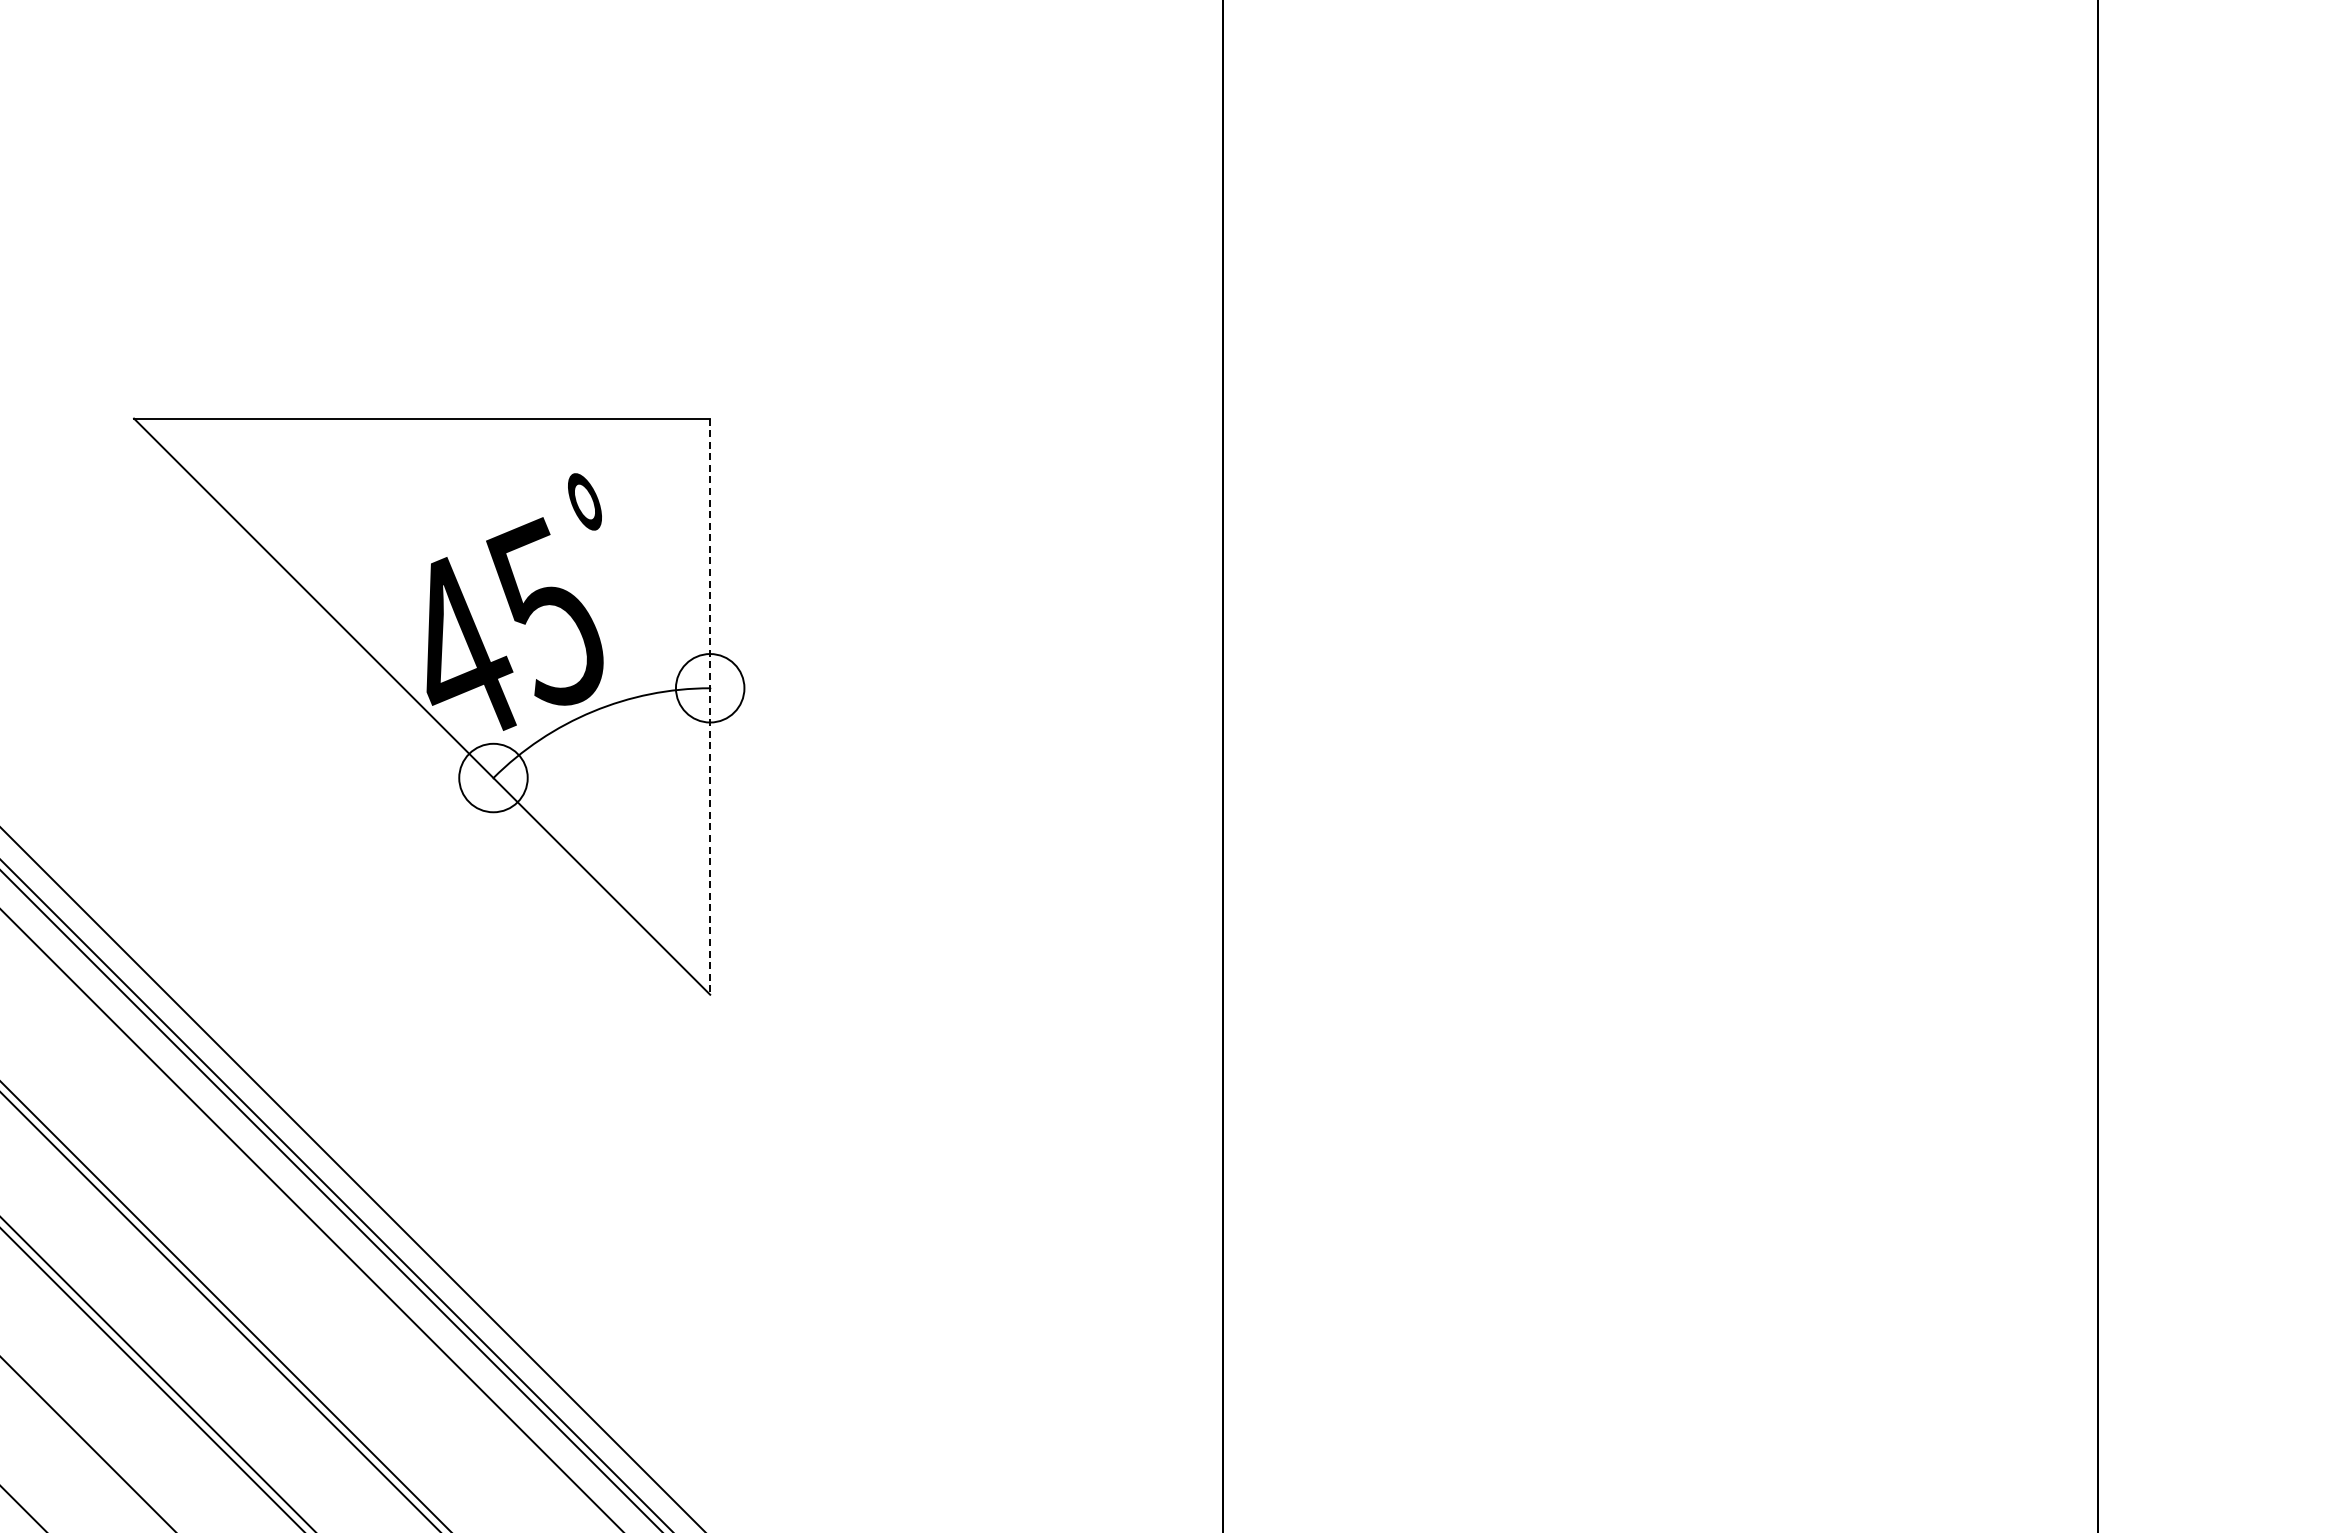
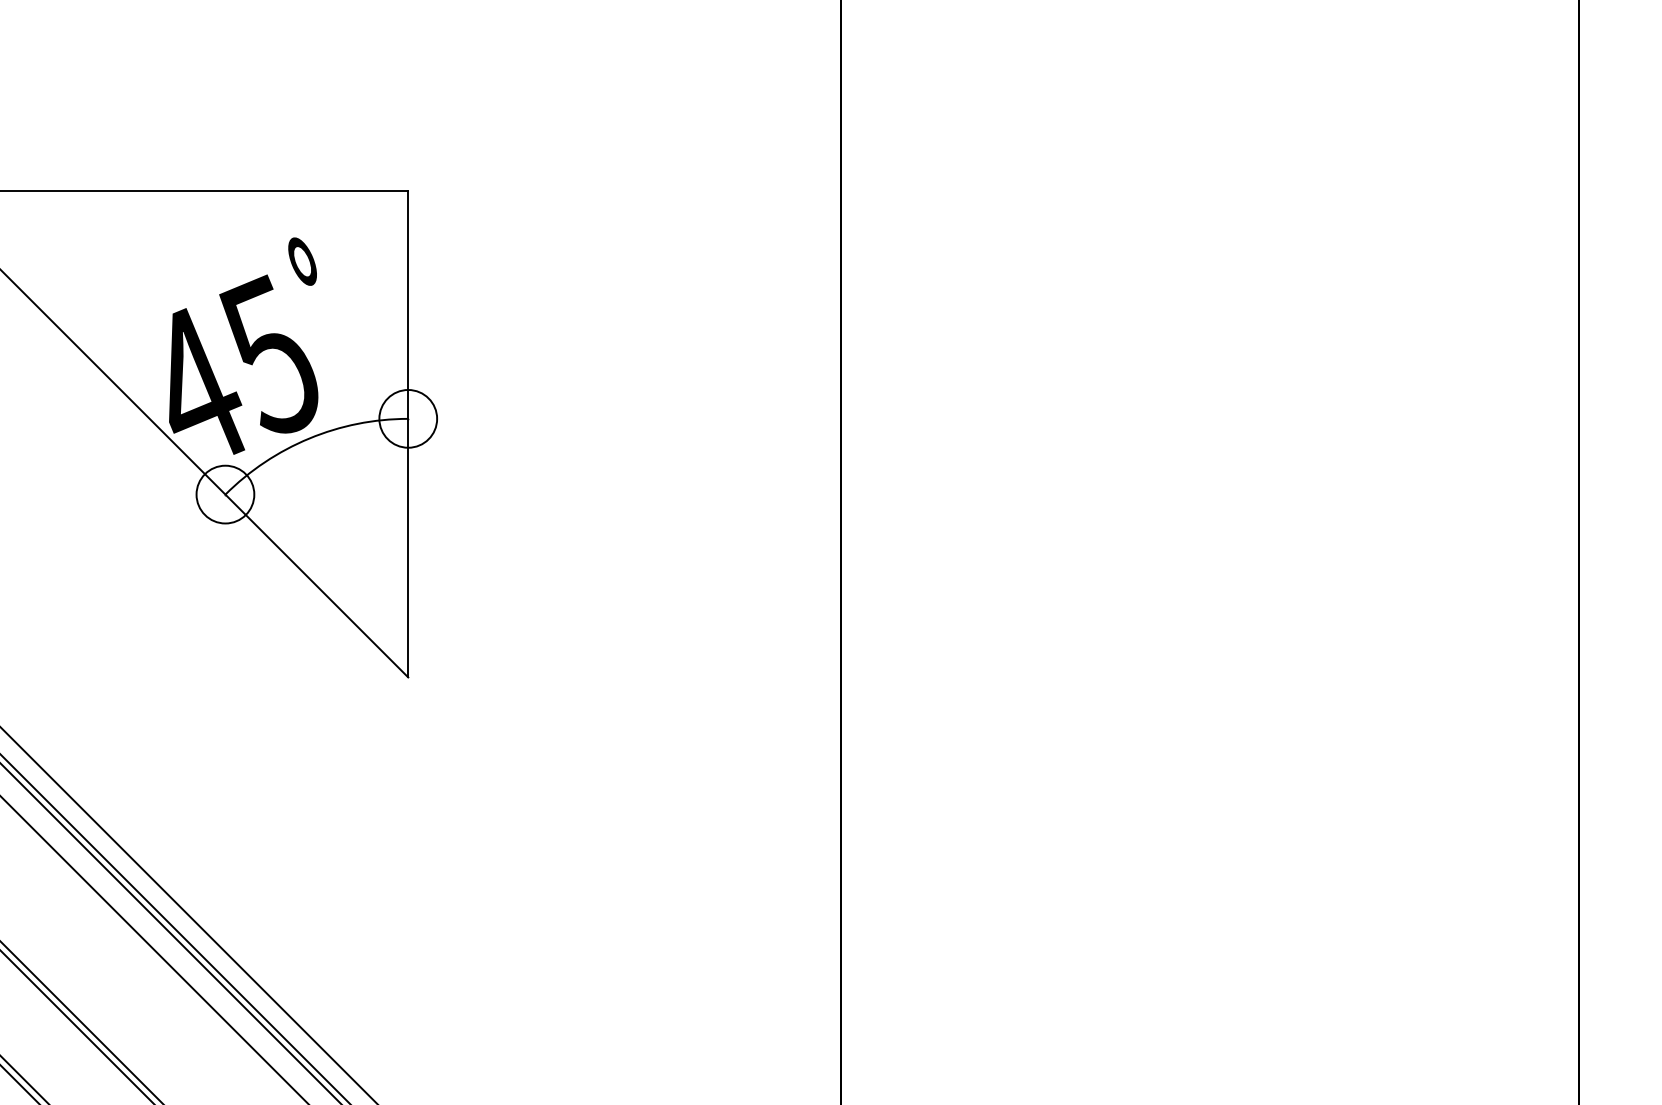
line: (710, 707) -> (408, 435), dashed -> solid

